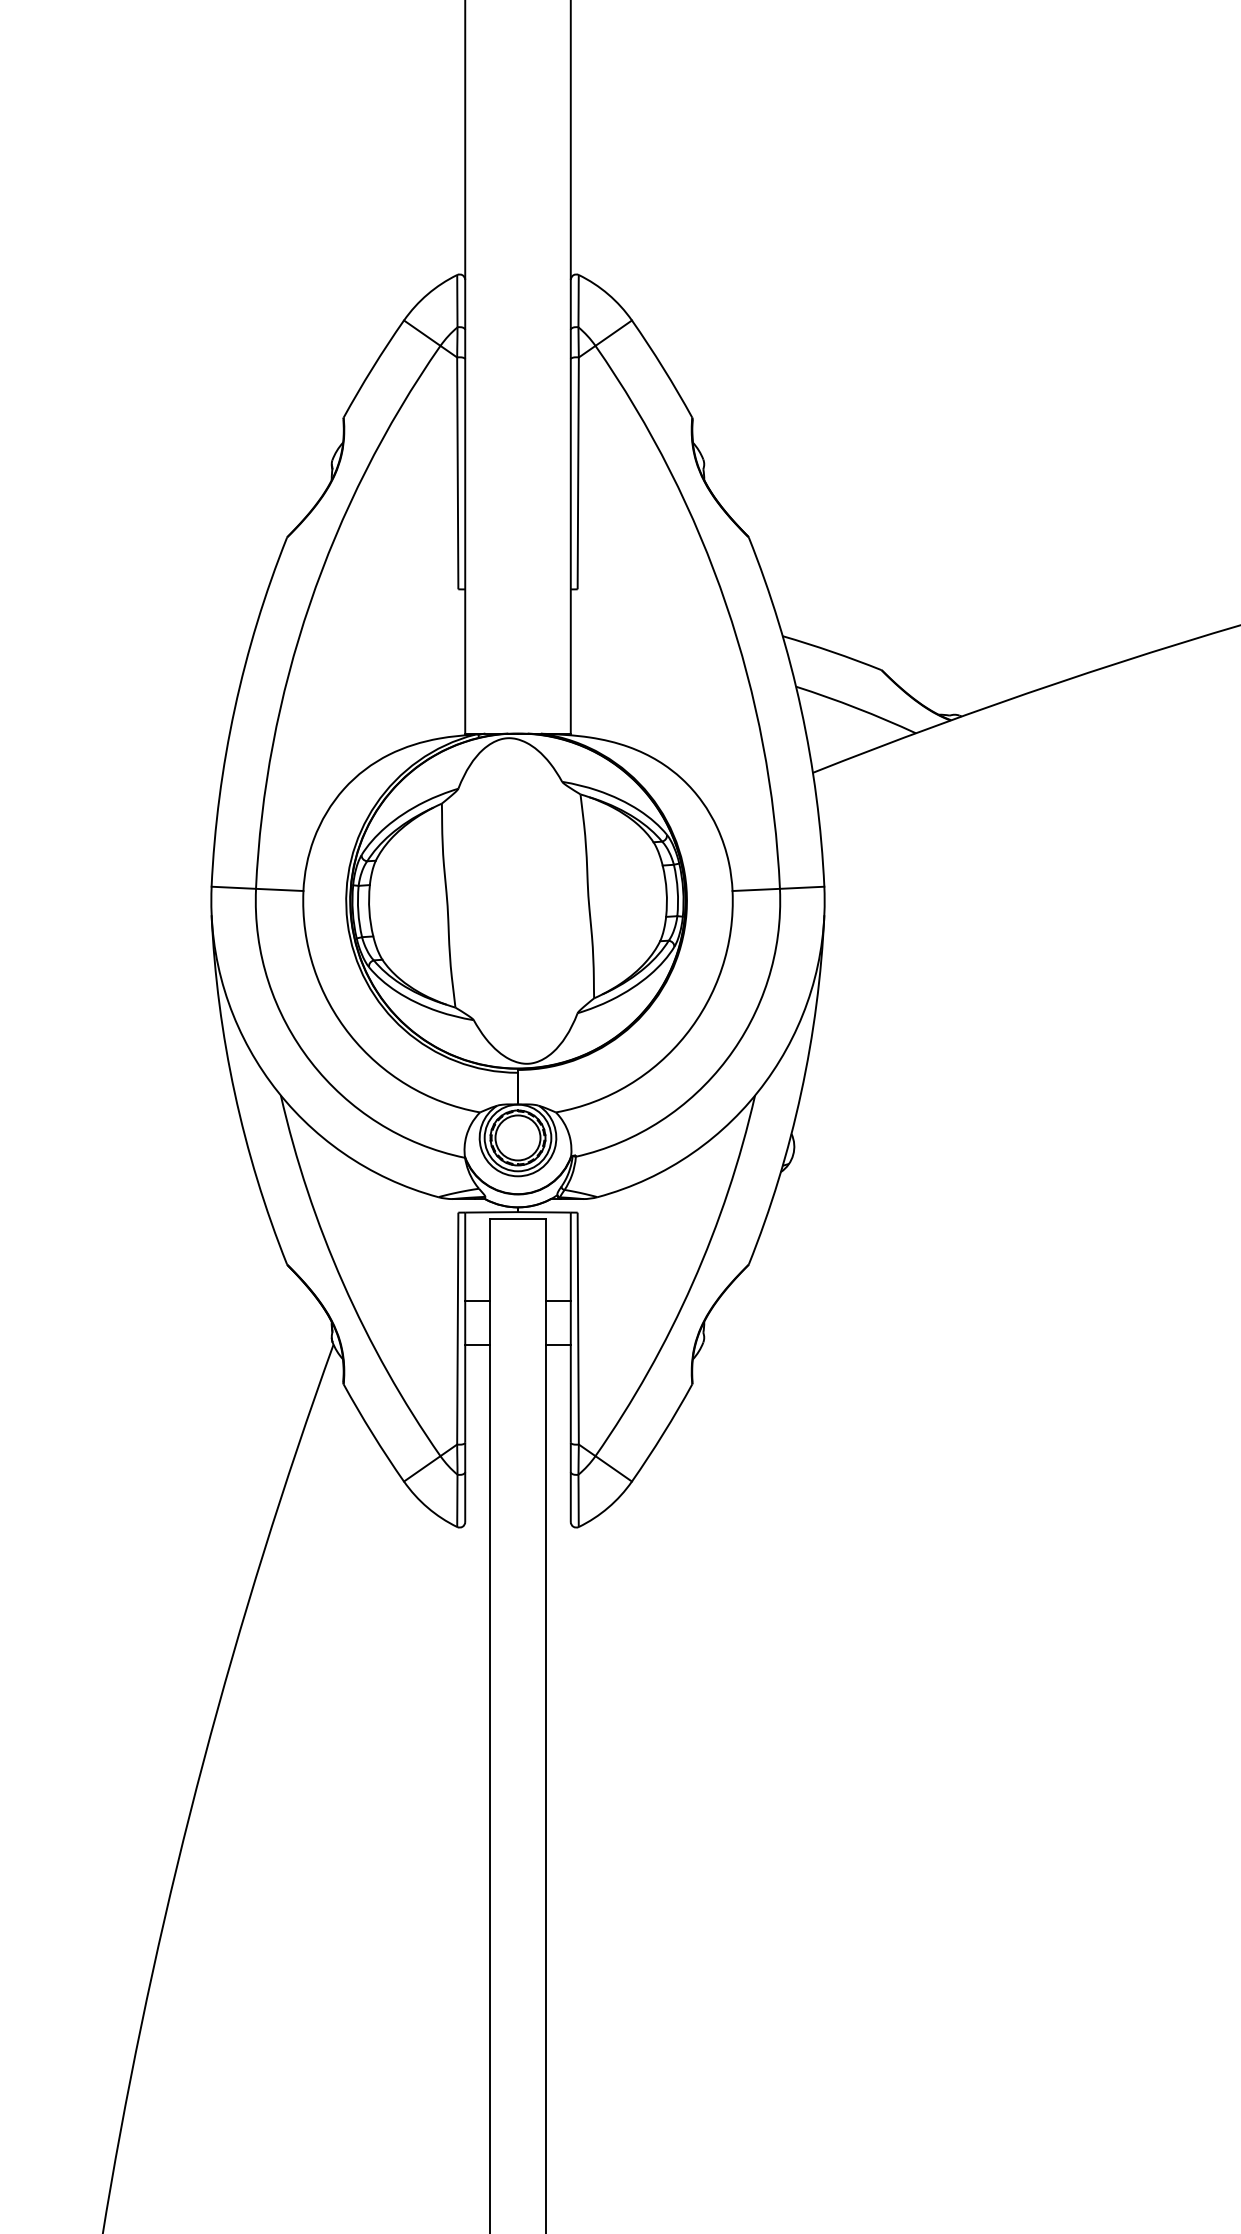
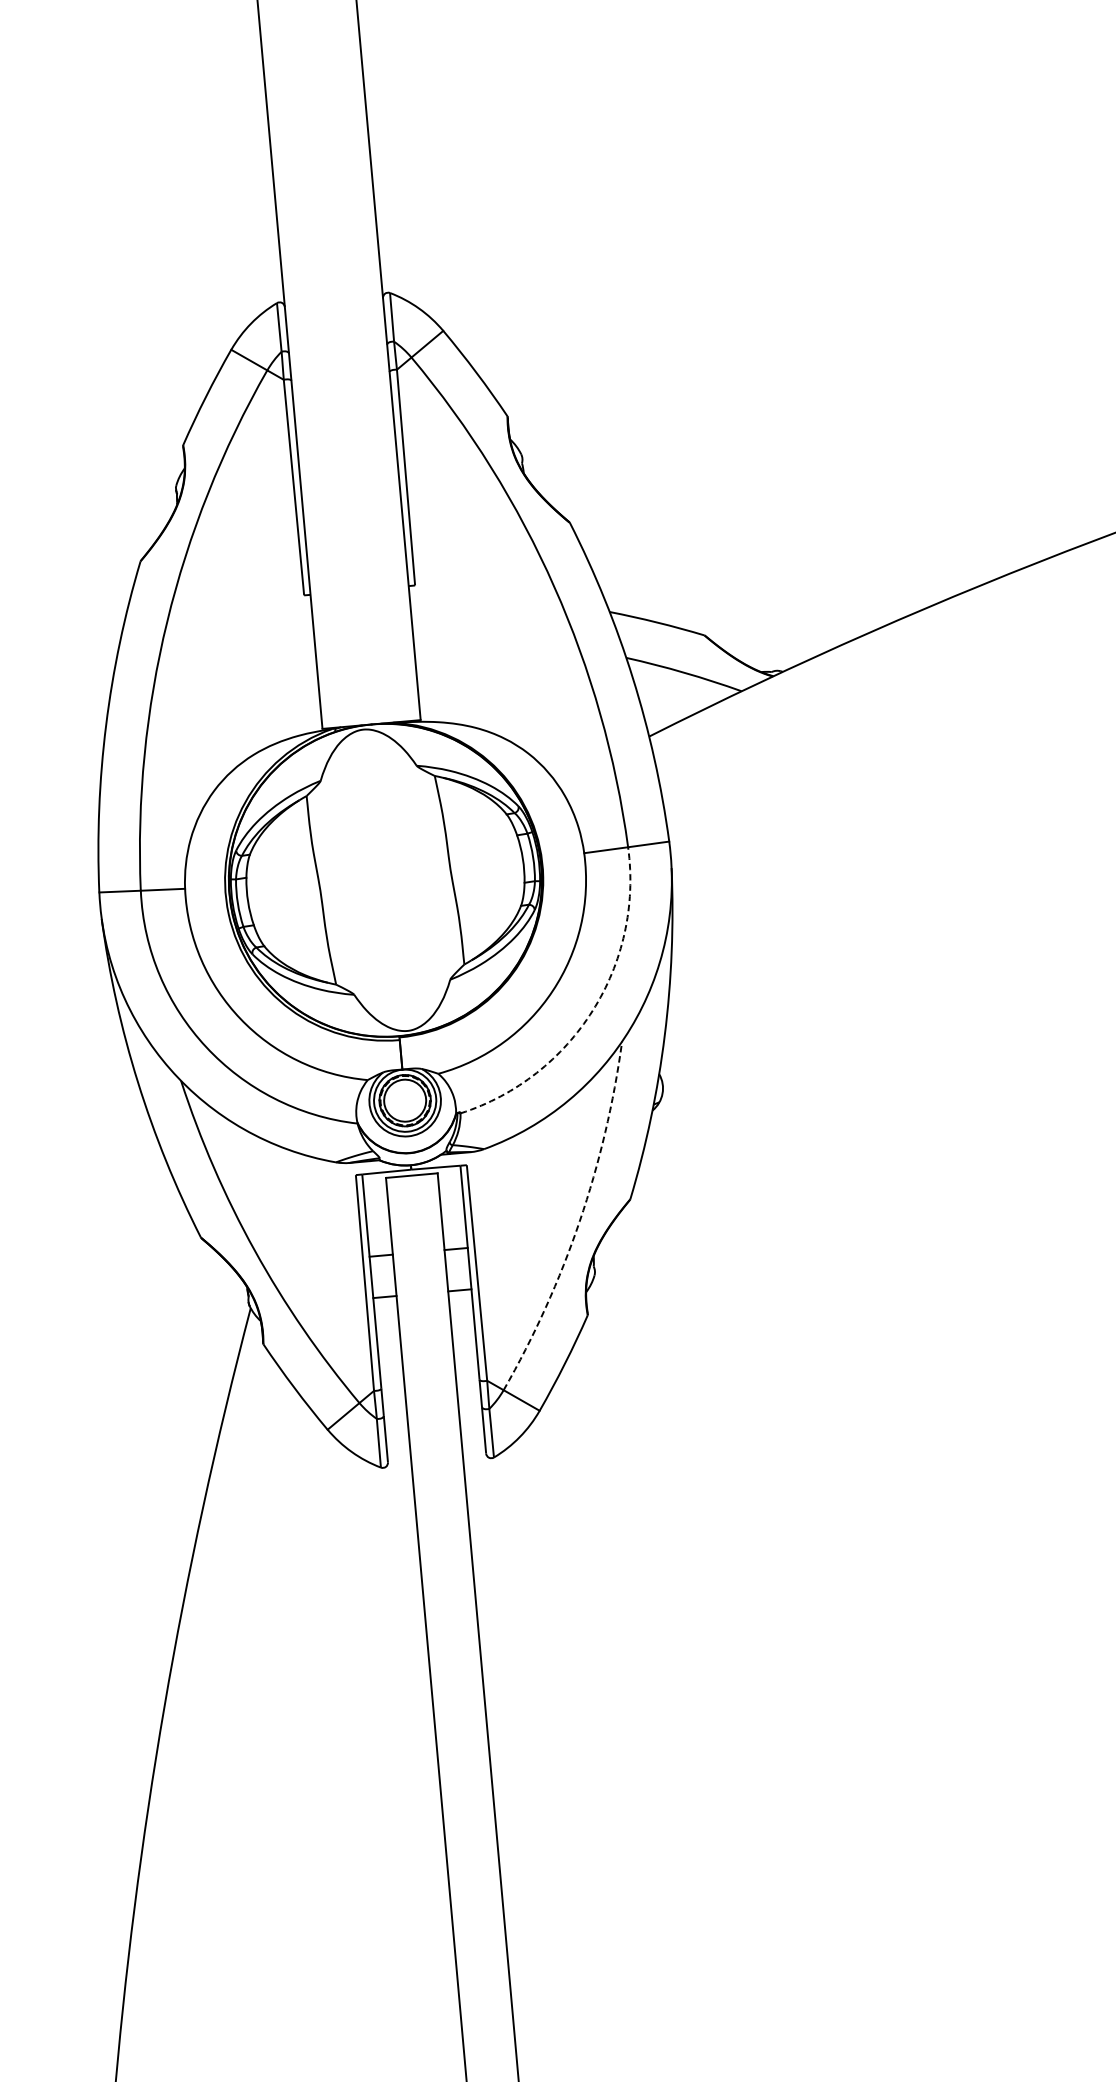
arc: (726, 1059) -> (592, 1010), solid -> dashed
arc: (692, 1283) -> (579, 1221), solid -> dashed

